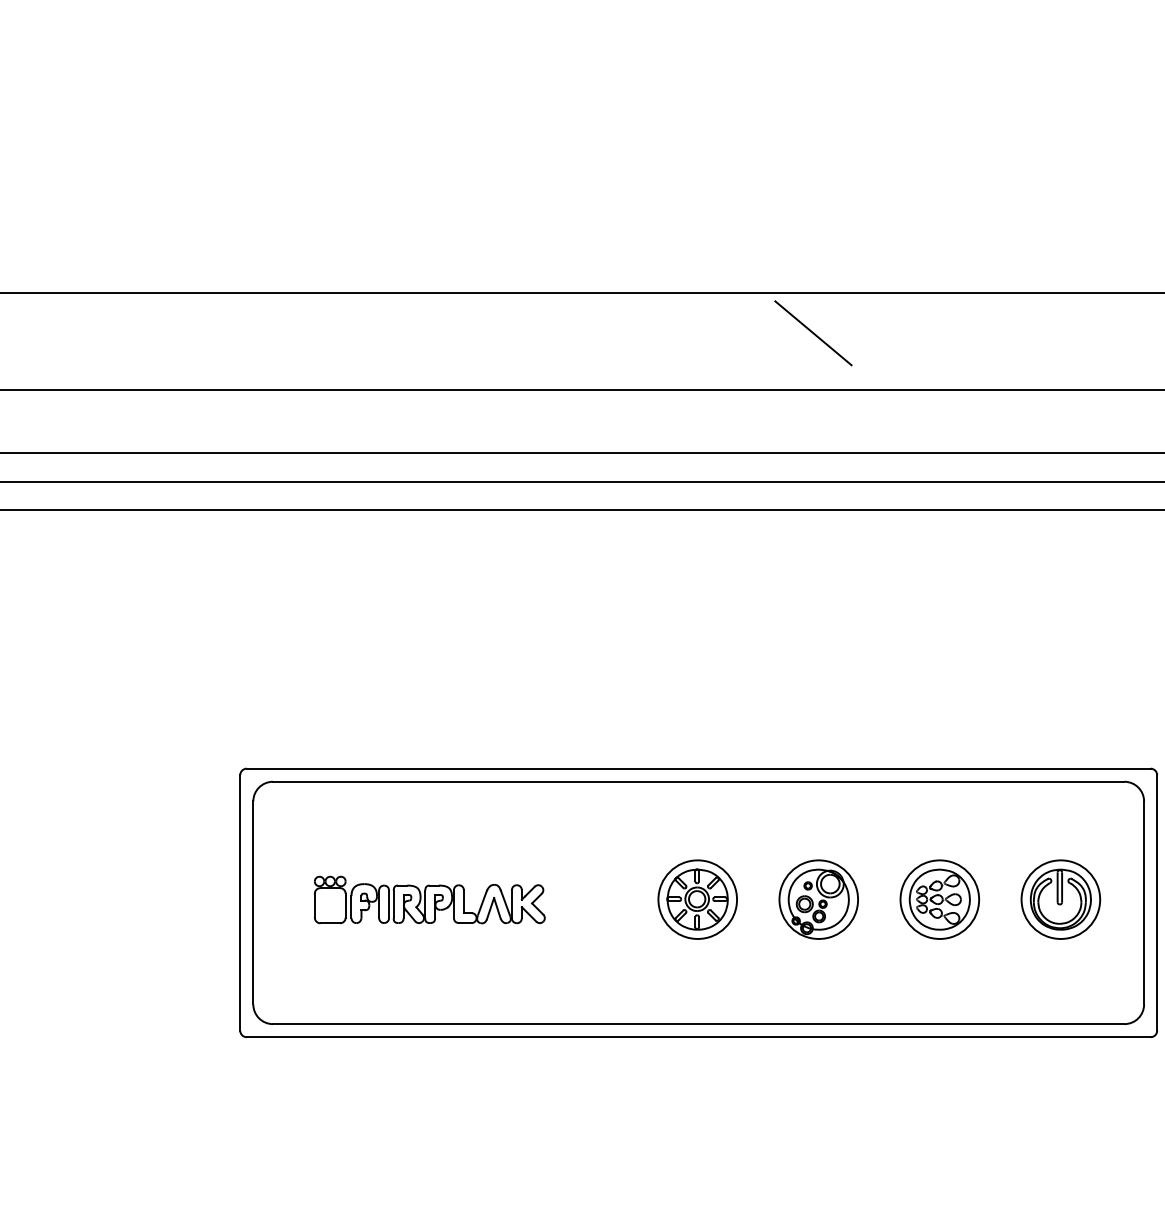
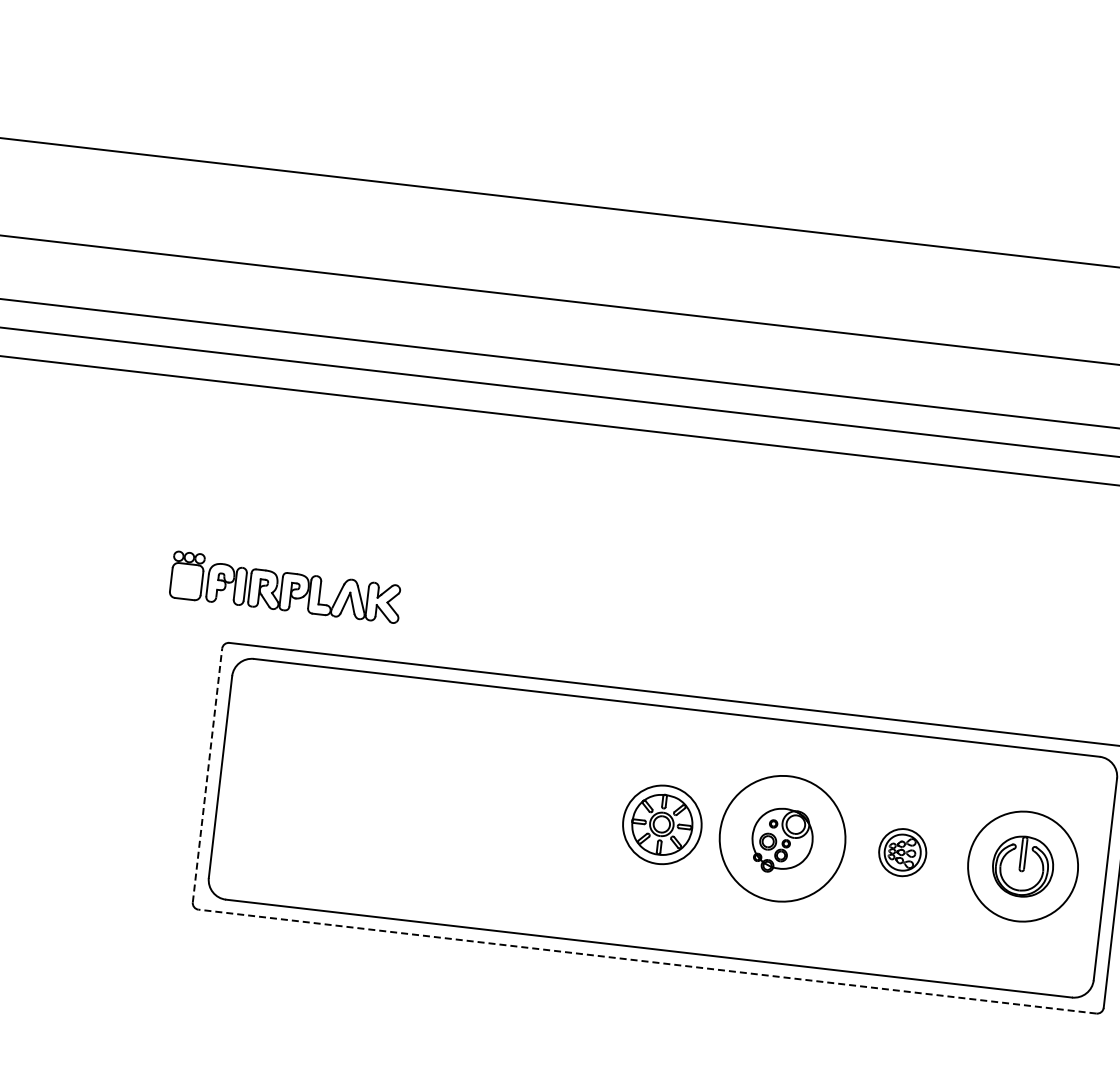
line: (813, 333) -> (842, 275), removed
part: (429, 899) -> (285, 586), moved
circle: (818, 899) -> (782, 838), size x1.6
part: (939, 899) -> (902, 852), size x0.6
circle: (1060, 899) -> (1022, 866), size x1.4
line: (240, 902) -> (207, 775), solid -> dashed
line: (698, 1037) -> (647, 961), solid -> dashed

